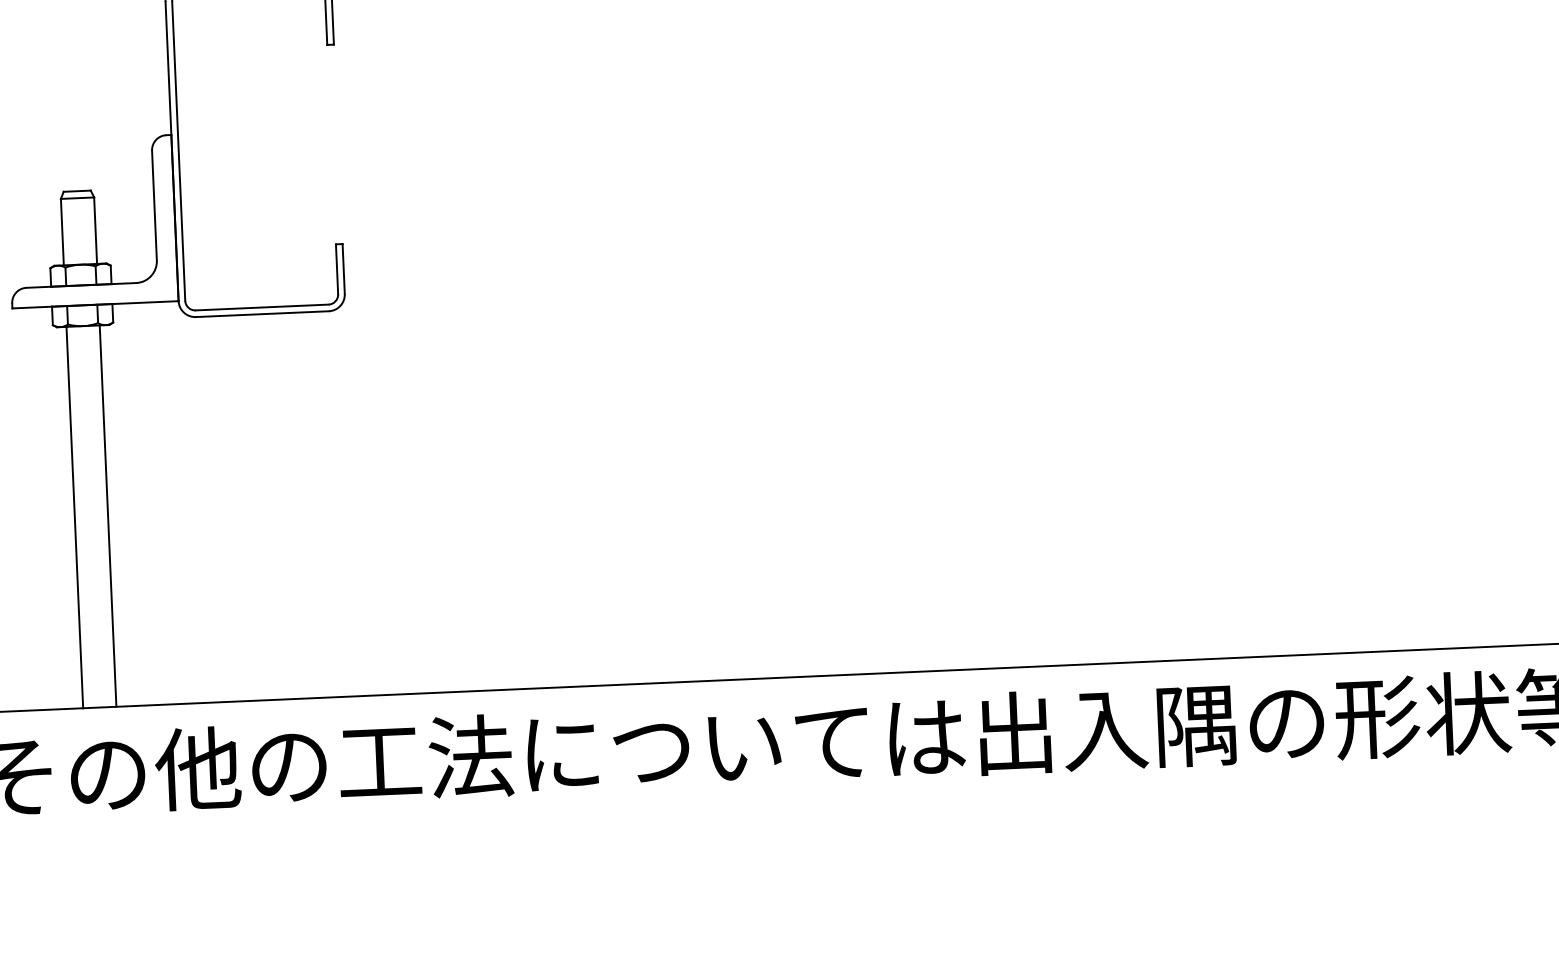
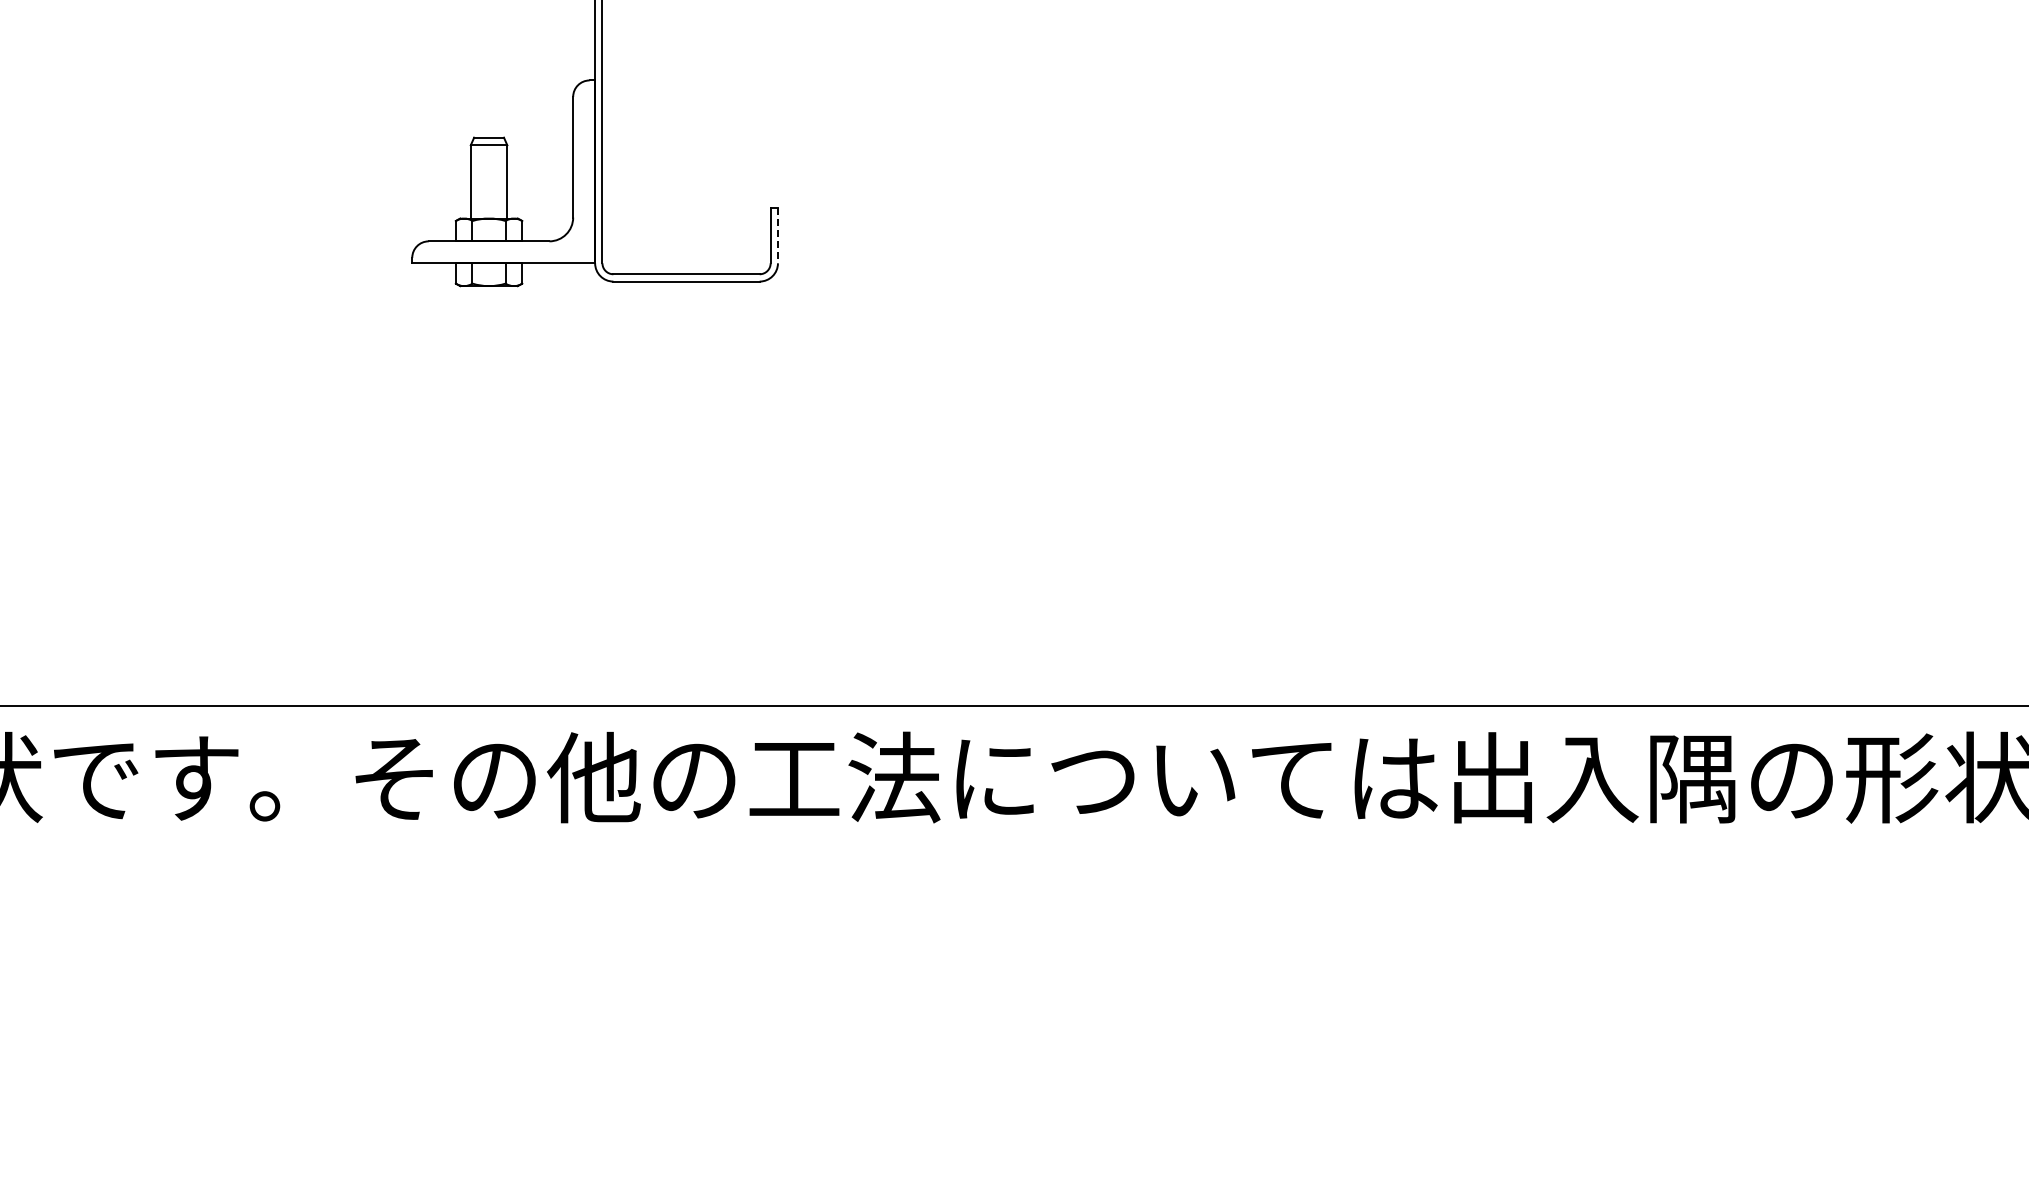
line: (343, 269) -> (777, 236), solid -> dashed
line: (108, 515) -> (507, 495), removed
line: (74, 517) -> (470, 495), removed

